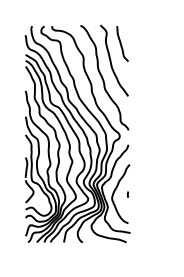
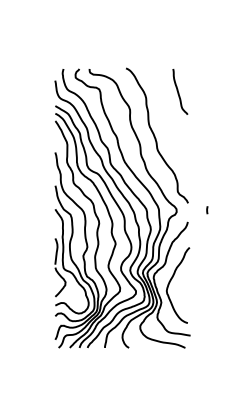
curve: (111, 60) -> (165, 113), removed
line: (128, 194) -> (207, 210), moved

